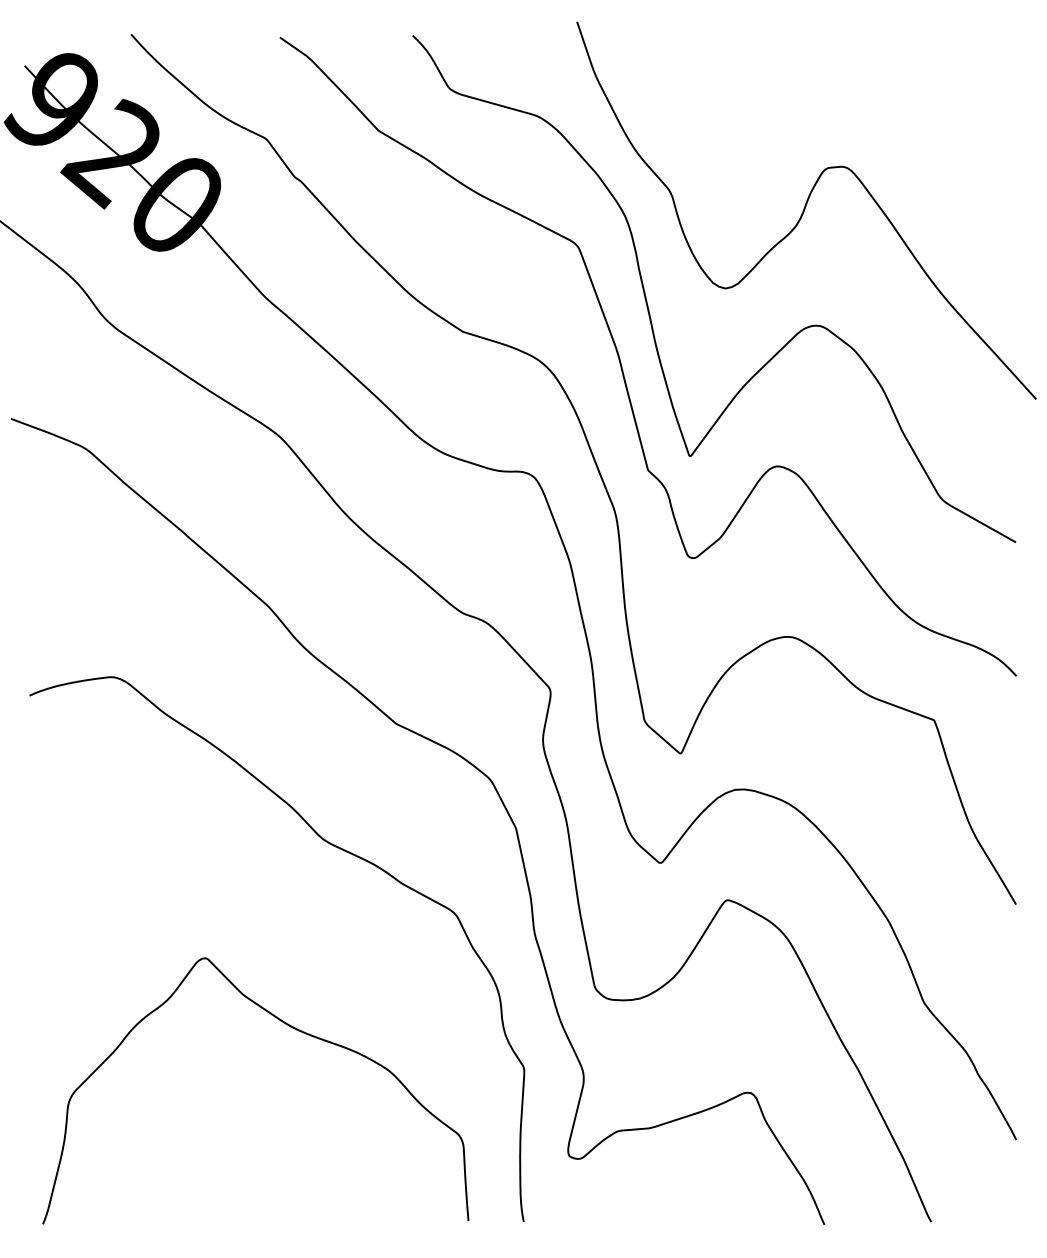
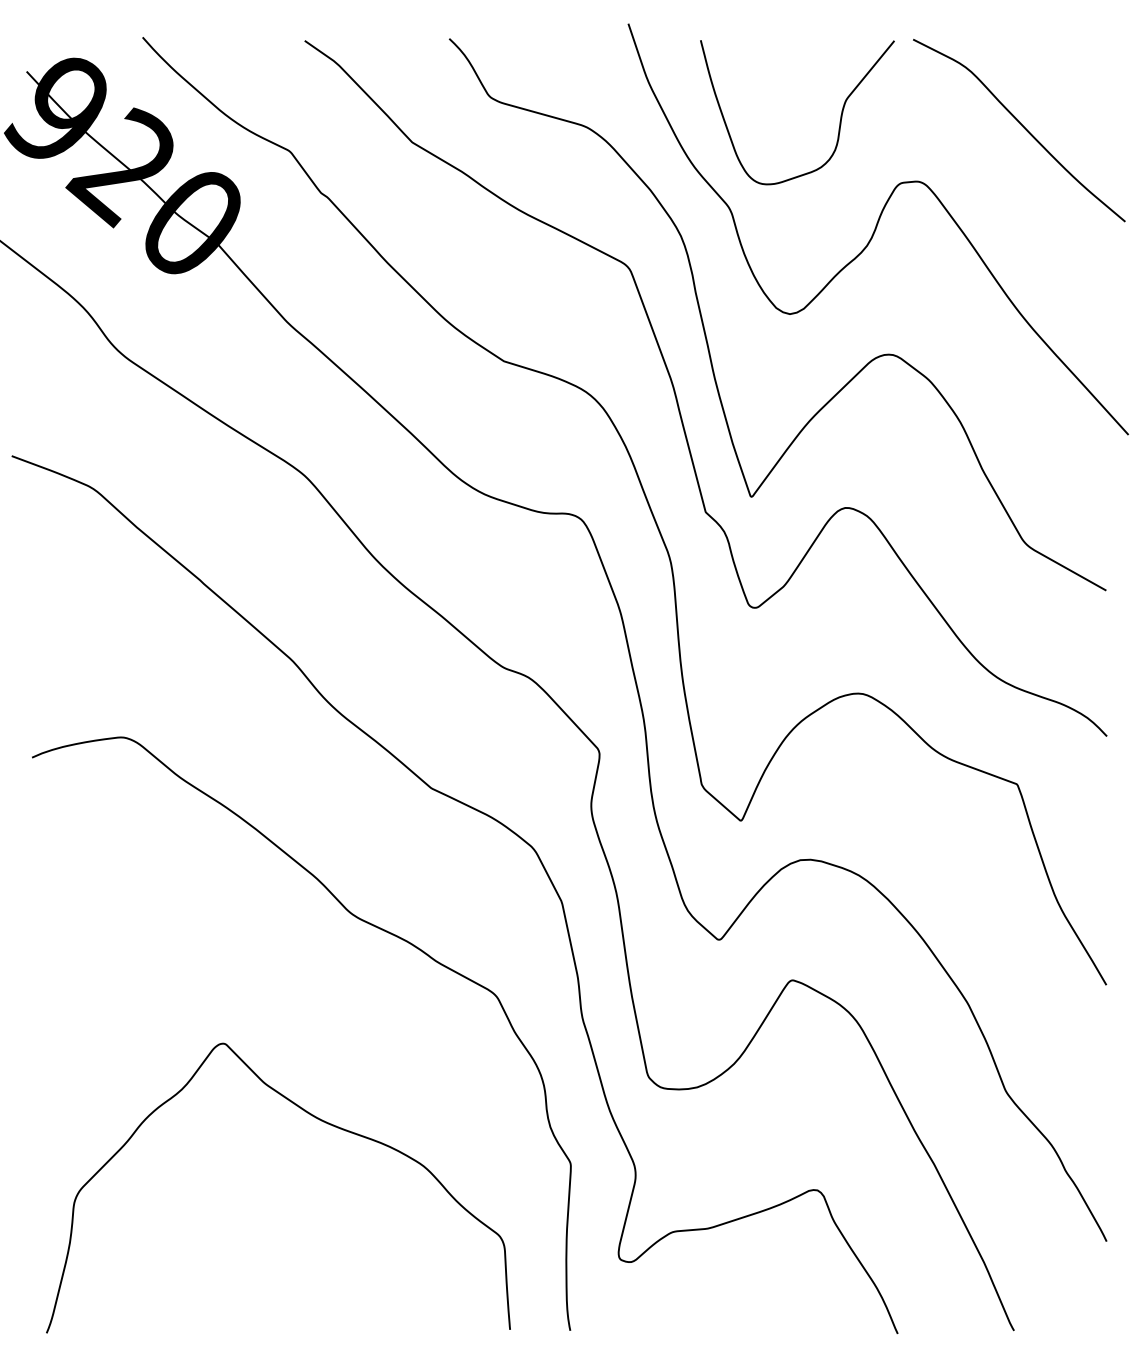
curve: (771, 107) -> (840, 117), added
curve: (938, 116) -> (1021, 126), added

